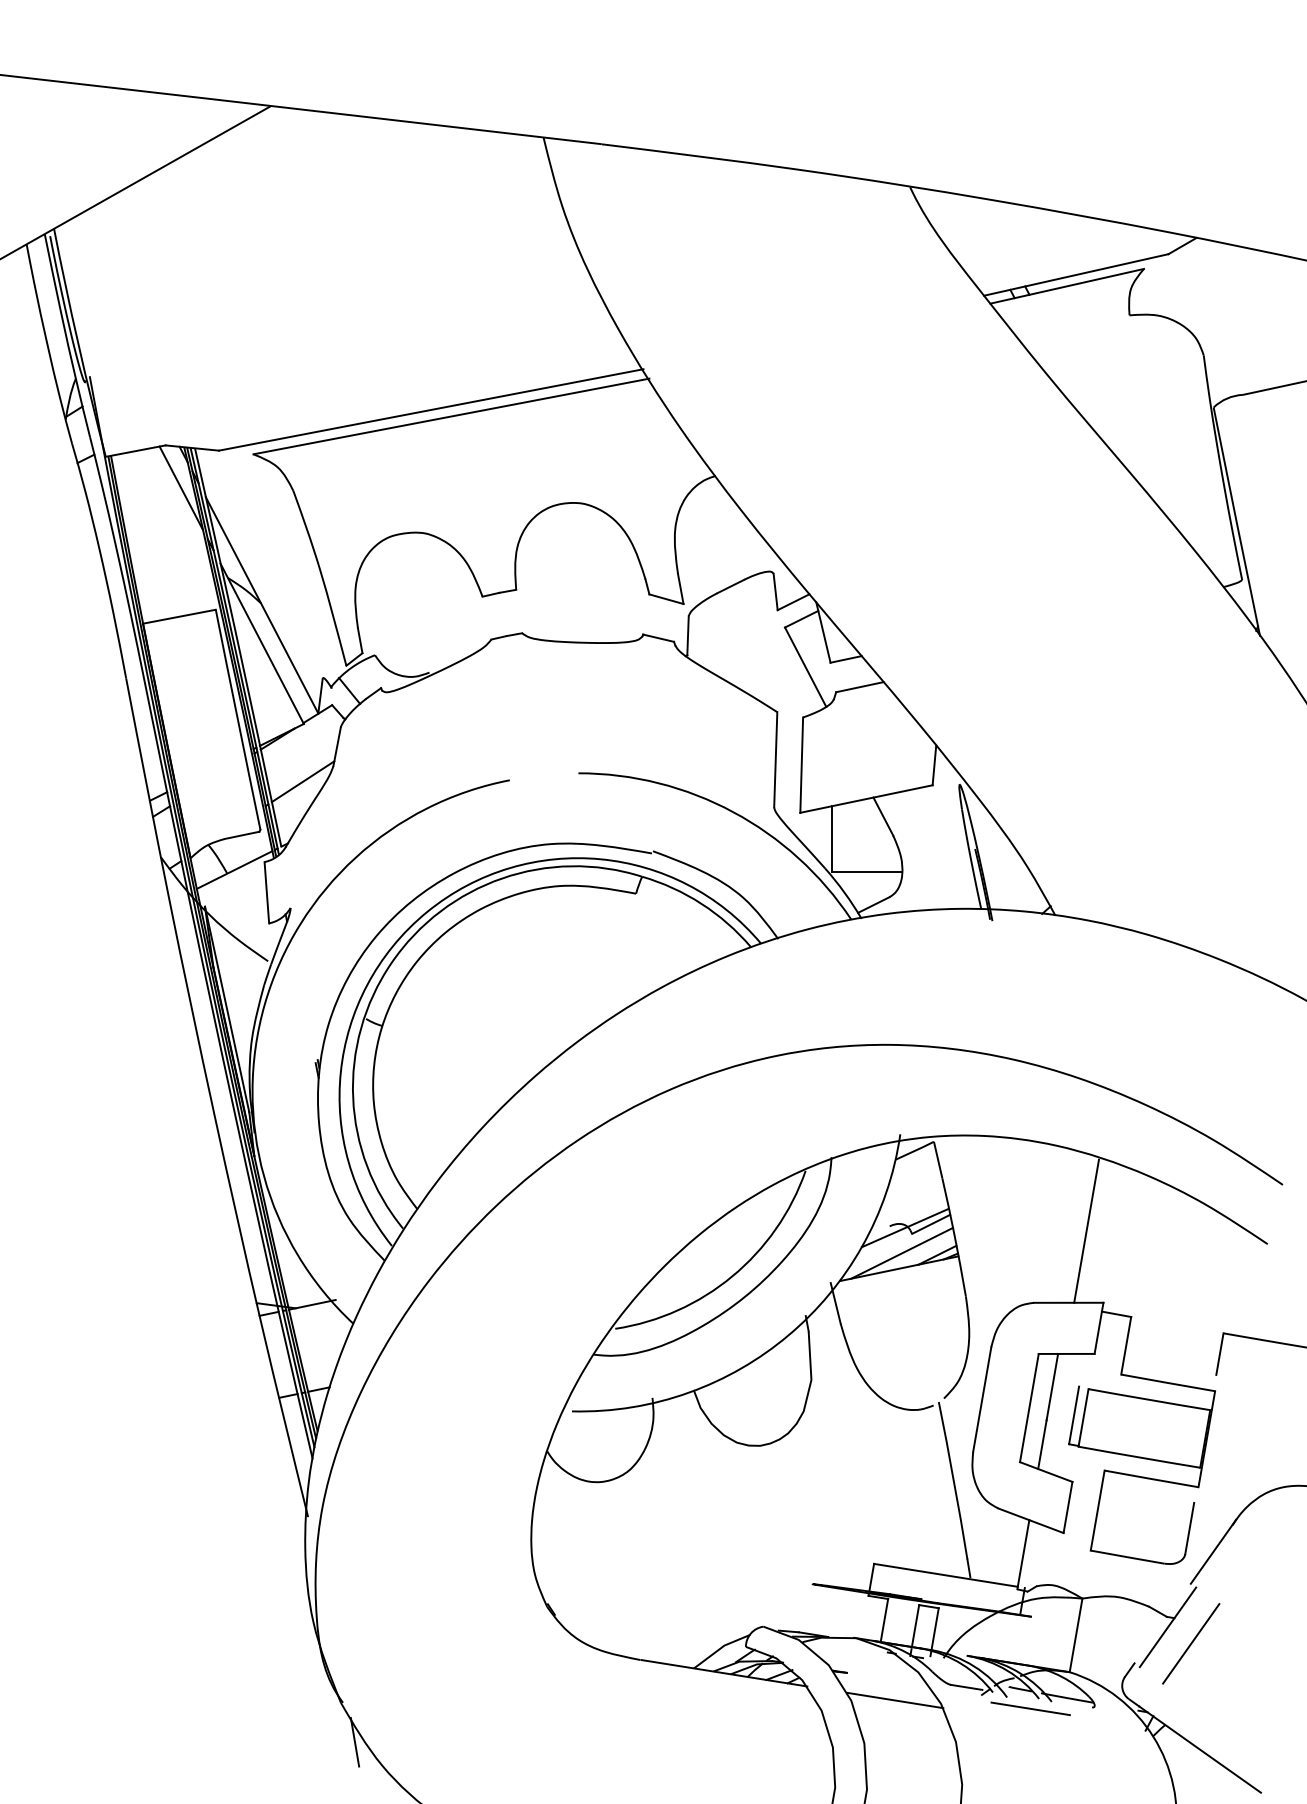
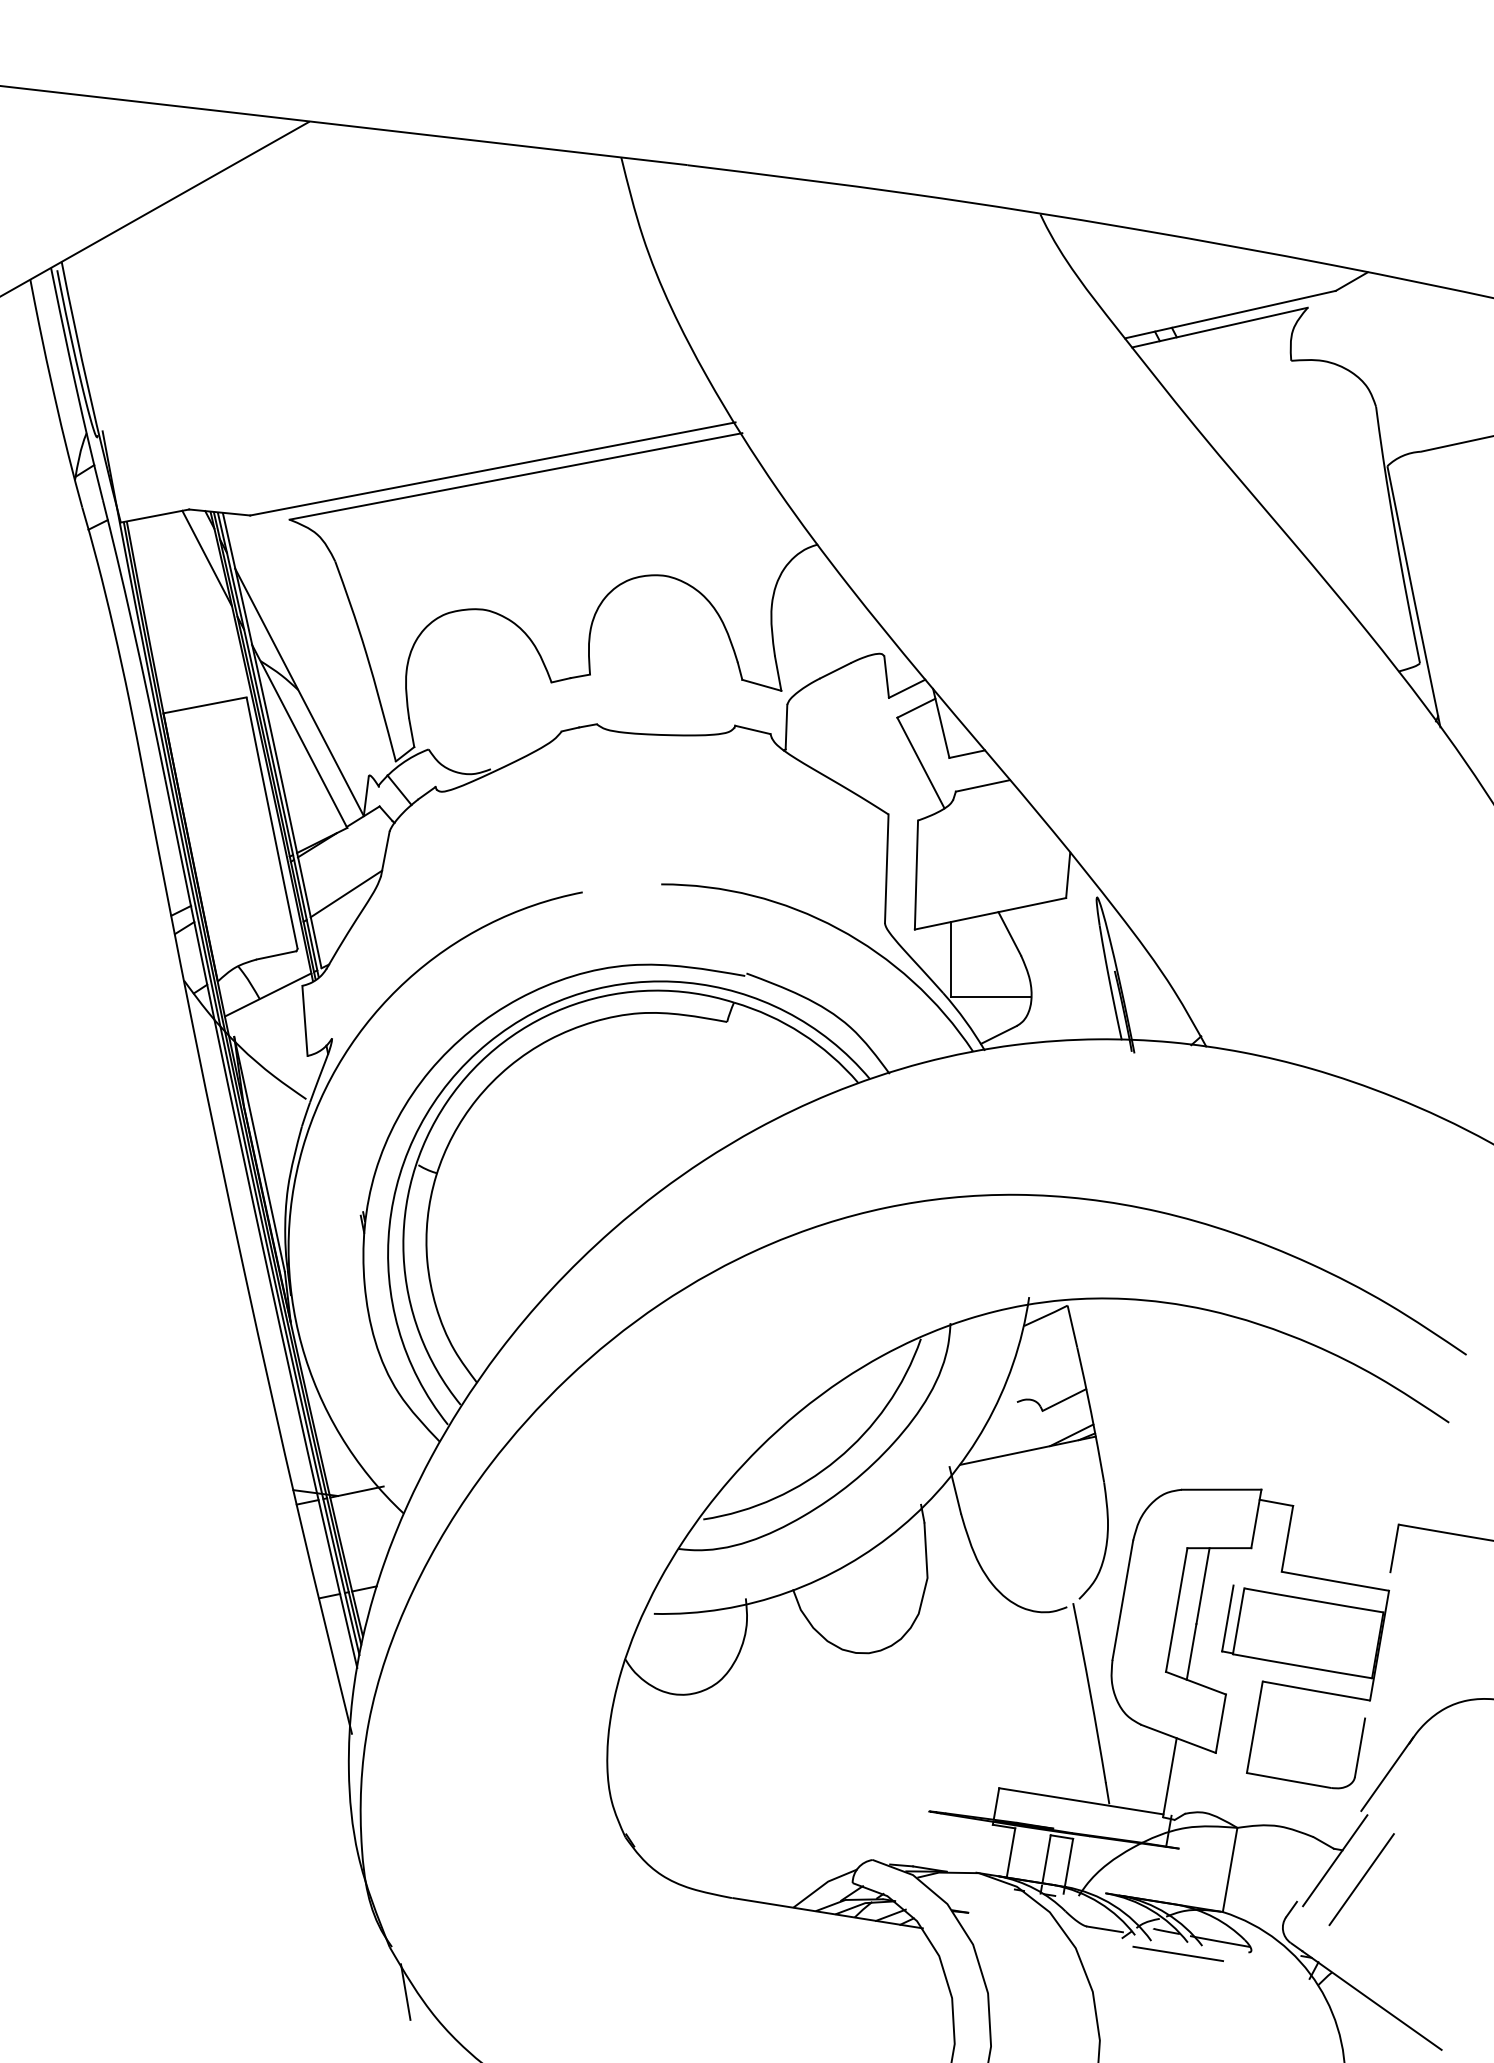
line: (904, 1228) -> (1034, 1404), removed
line: (1086, 1230) -> (1241, 1407), removed
line: (902, 1253) -> (1031, 1433), removed
line: (895, 1700) -> (1023, 1944), removed

